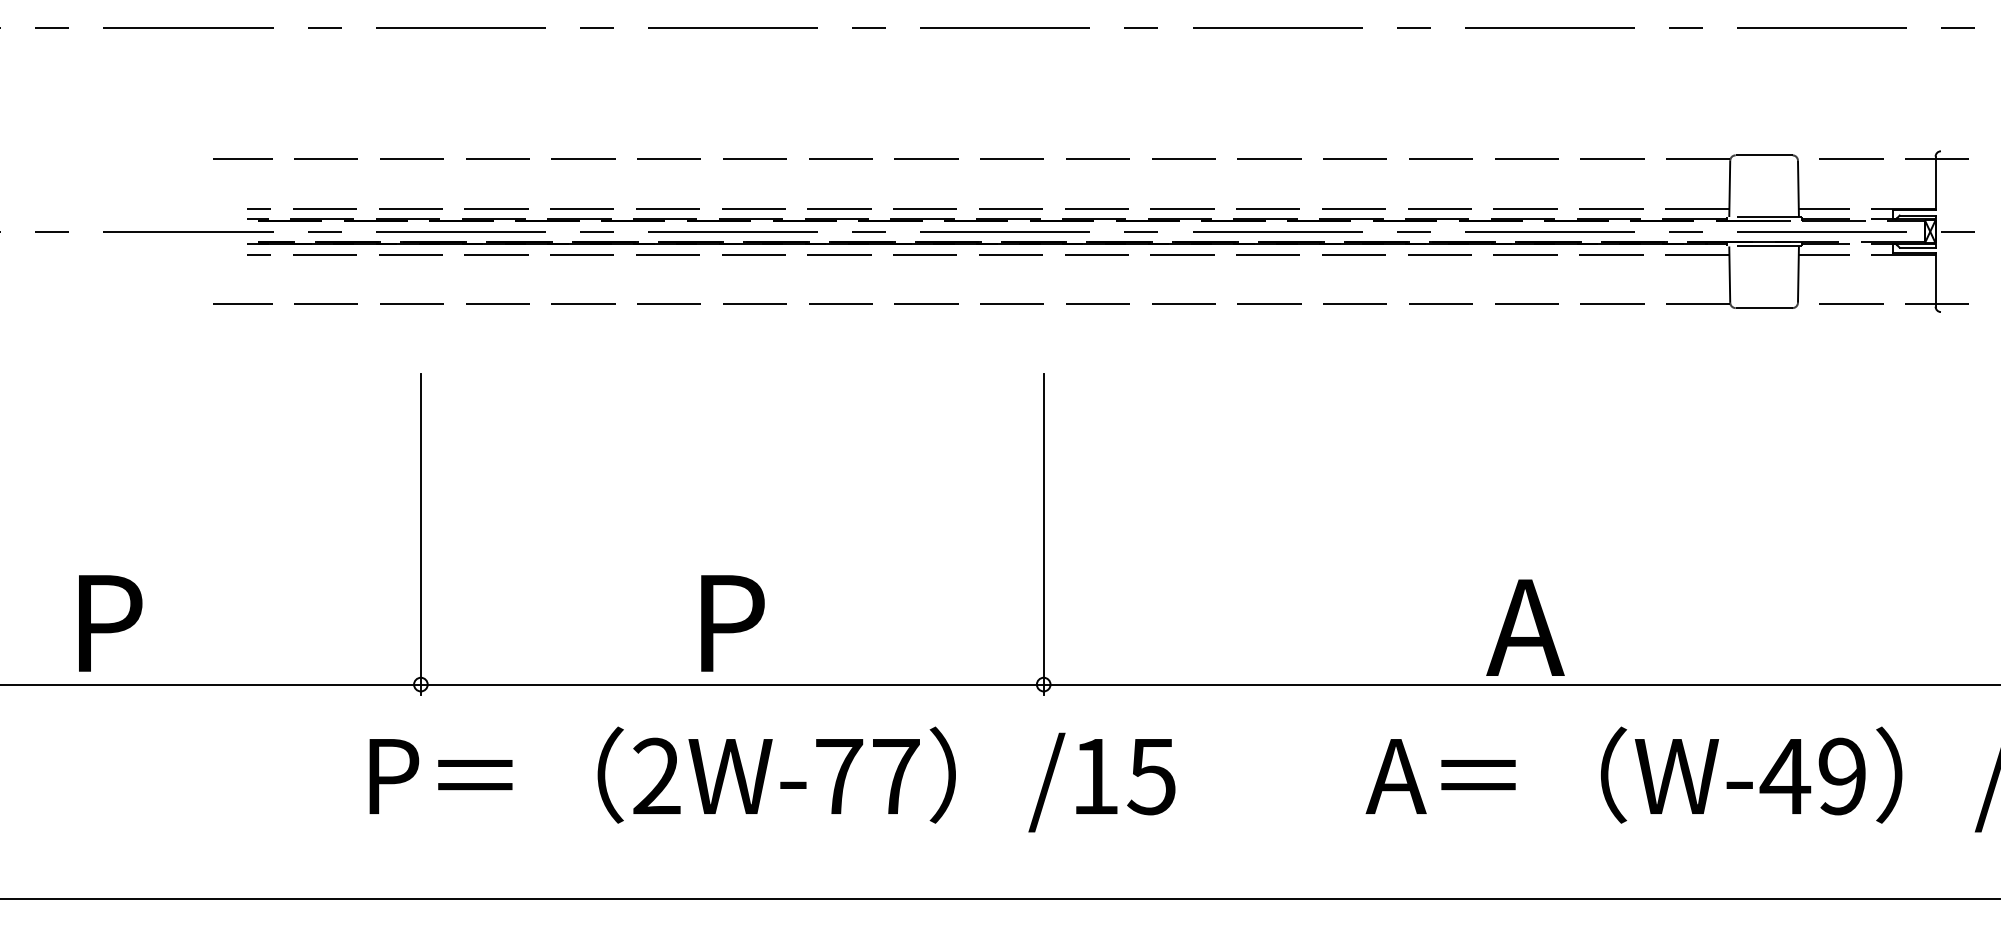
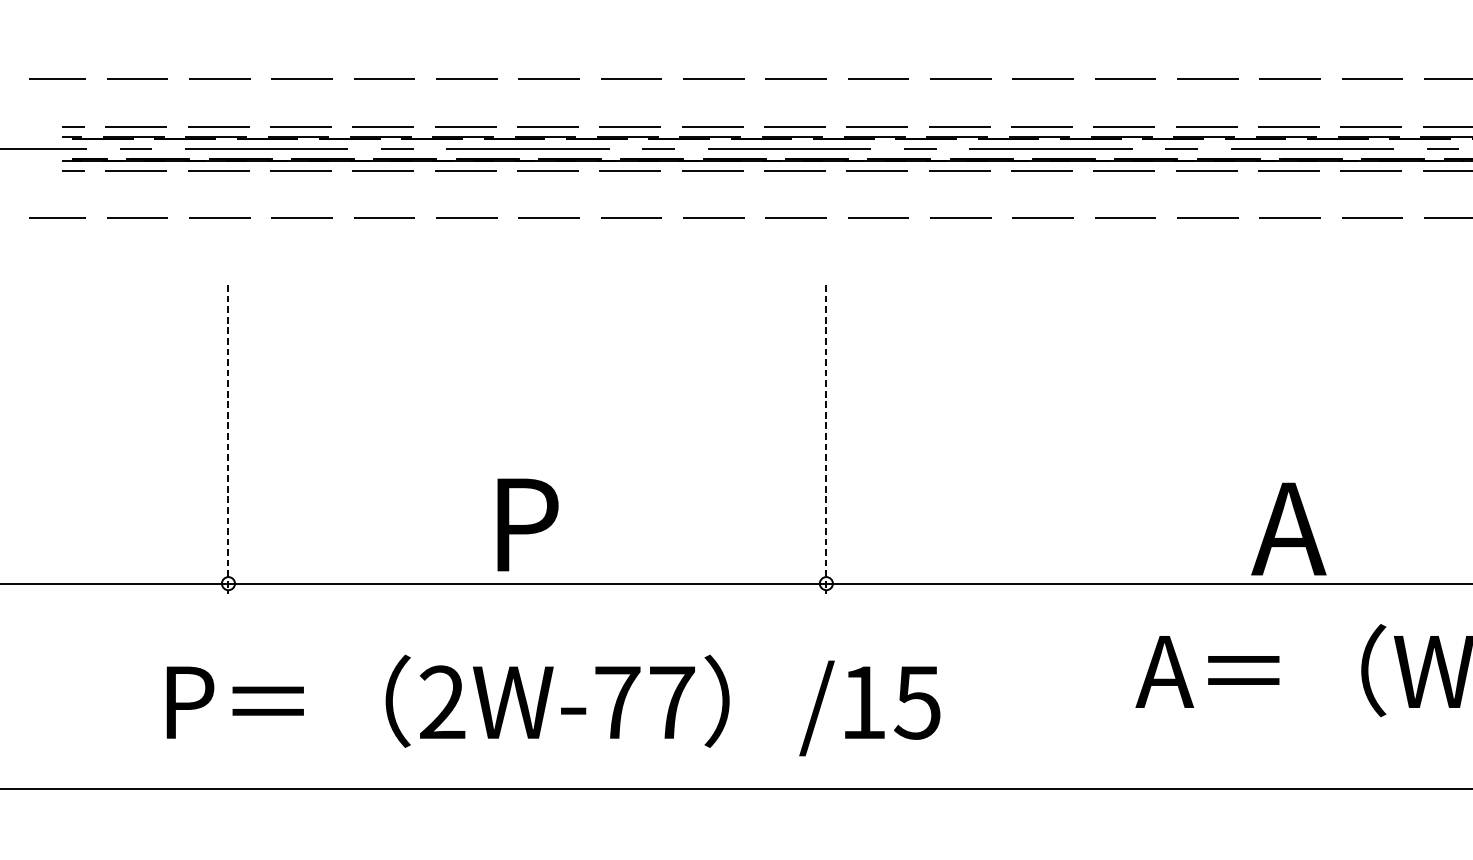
line: (420, 534) -> (228, 439), solid -> dashed
line: (1043, 534) -> (826, 439), solid -> dashed
text: (772, 779) -> (553, 705), moved

